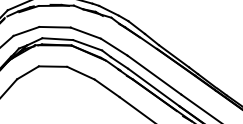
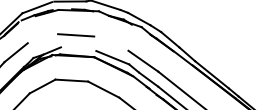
line: (26, 30) -> (43, 37), removed
line: (85, 32) -> (110, 42), removed
line: (57, 39) -> (78, 49), removed

